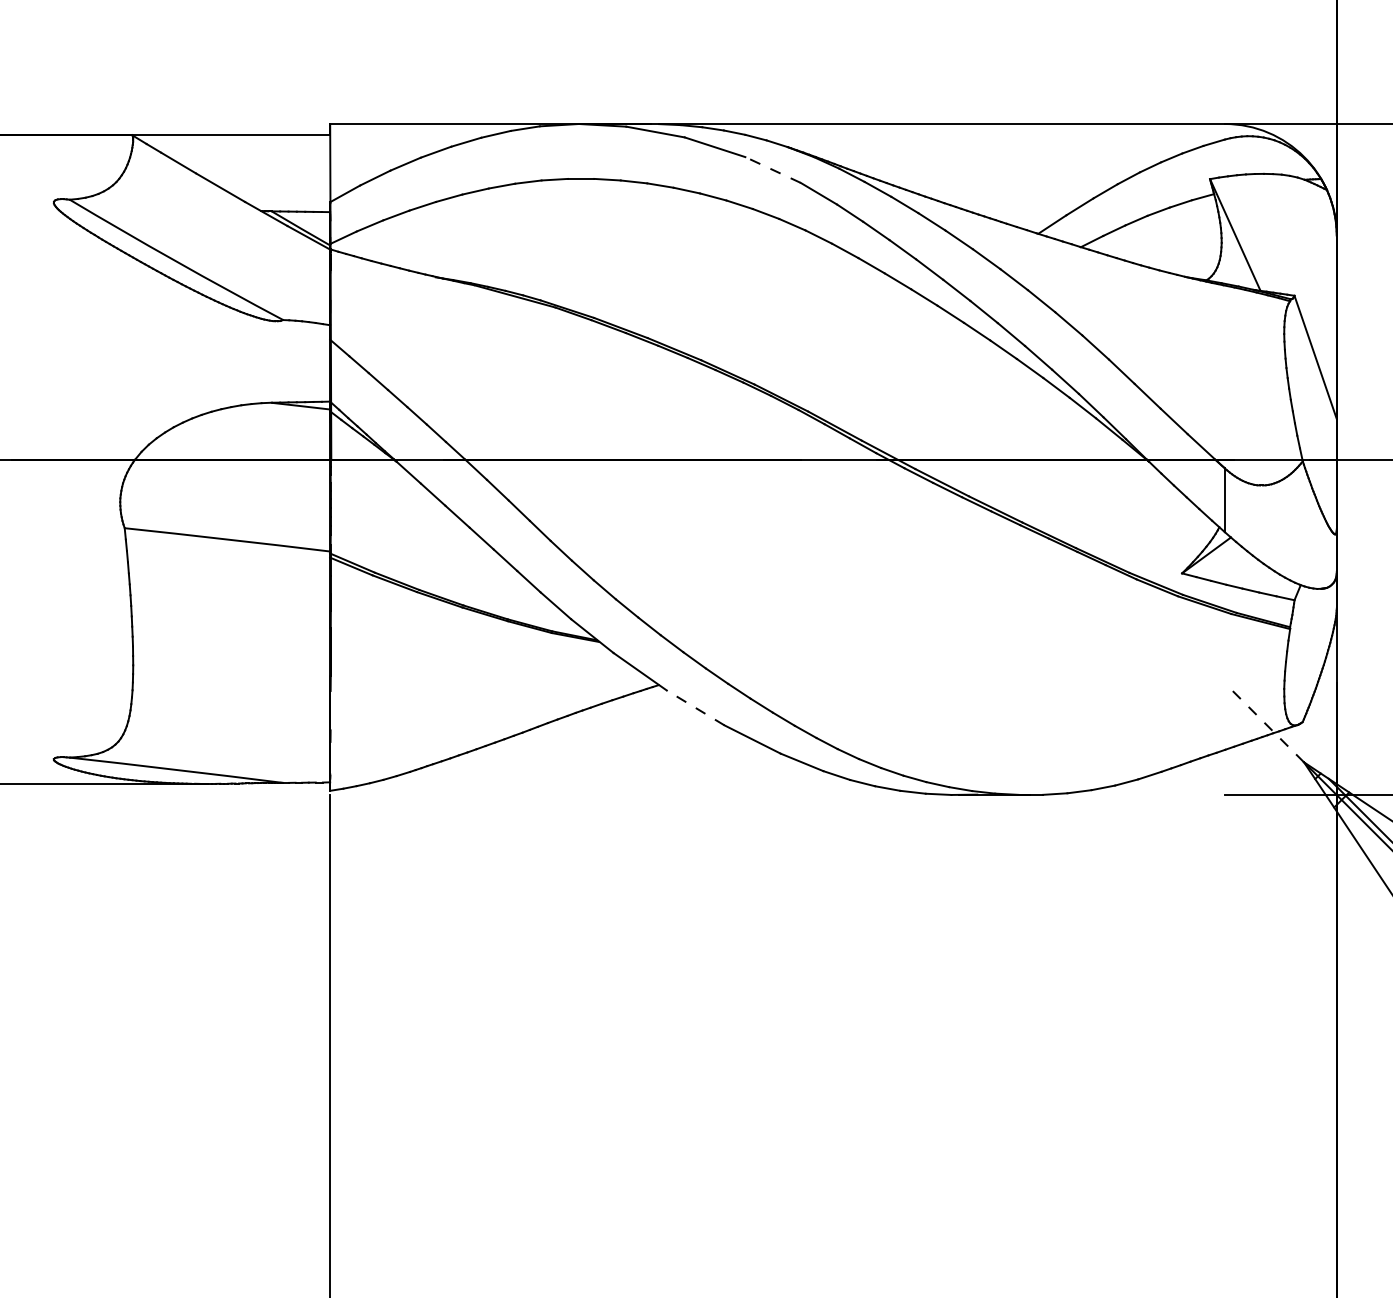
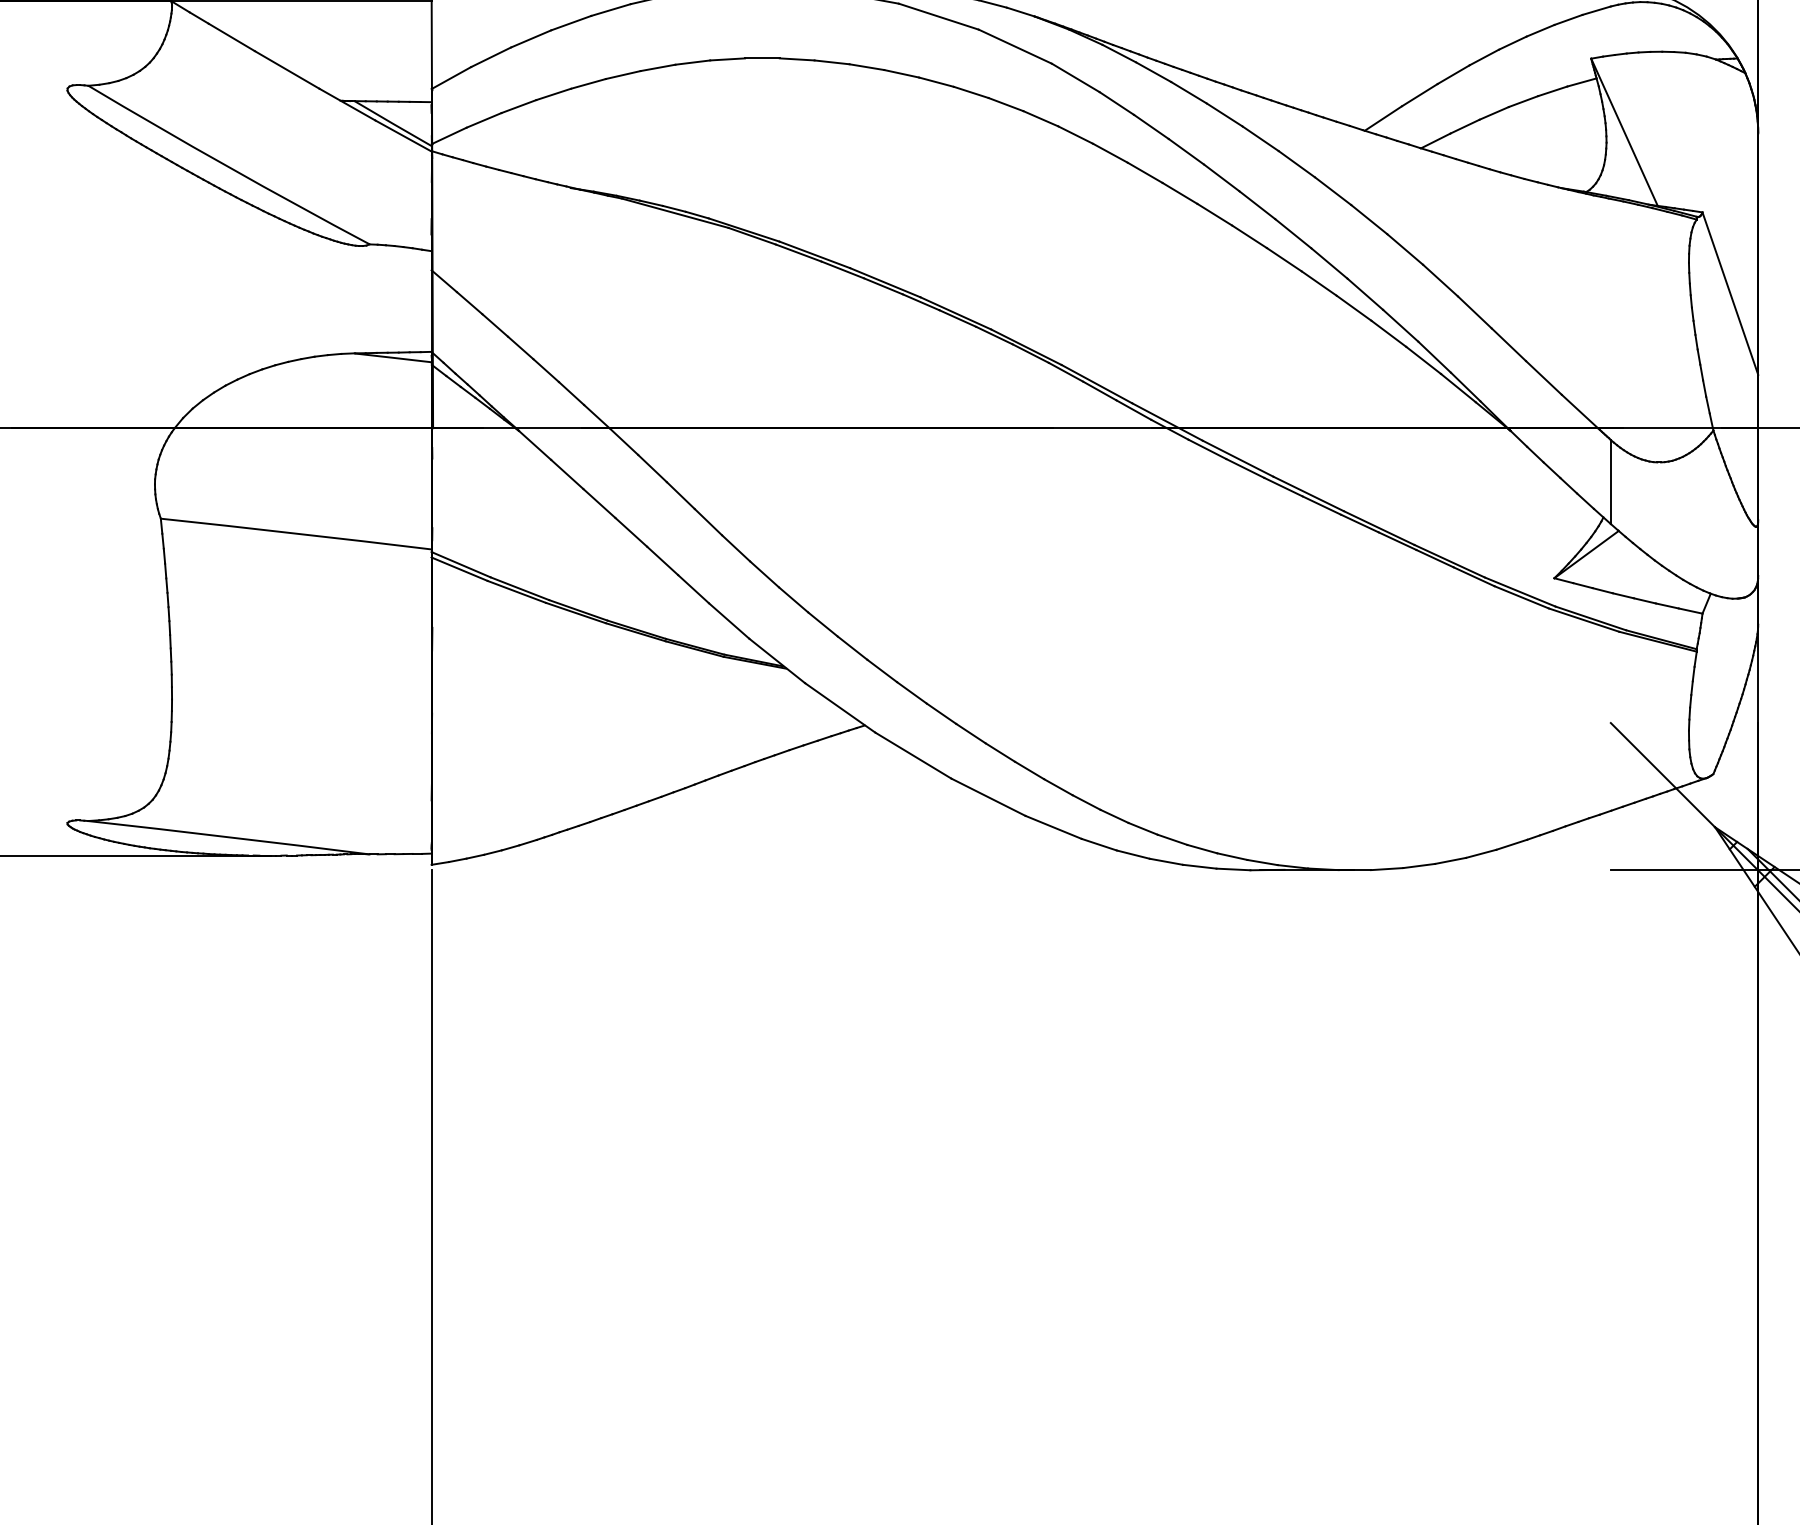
line: (773, 170) -> (1015, 47), dashed -> solid
line: (695, 707) -> (913, 755), dashed -> solid
line: (1264, 722) -> (1662, 774), dashed -> solid

